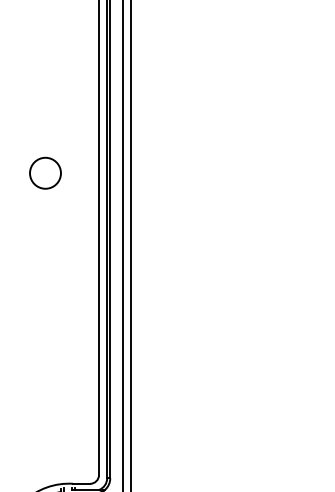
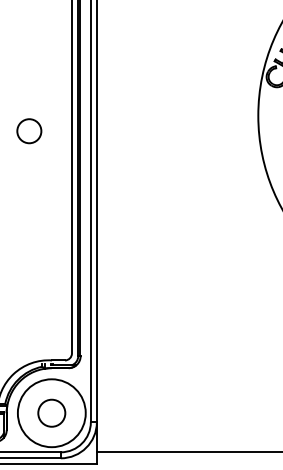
circle: (45, 173) -> (29, 131), moved

